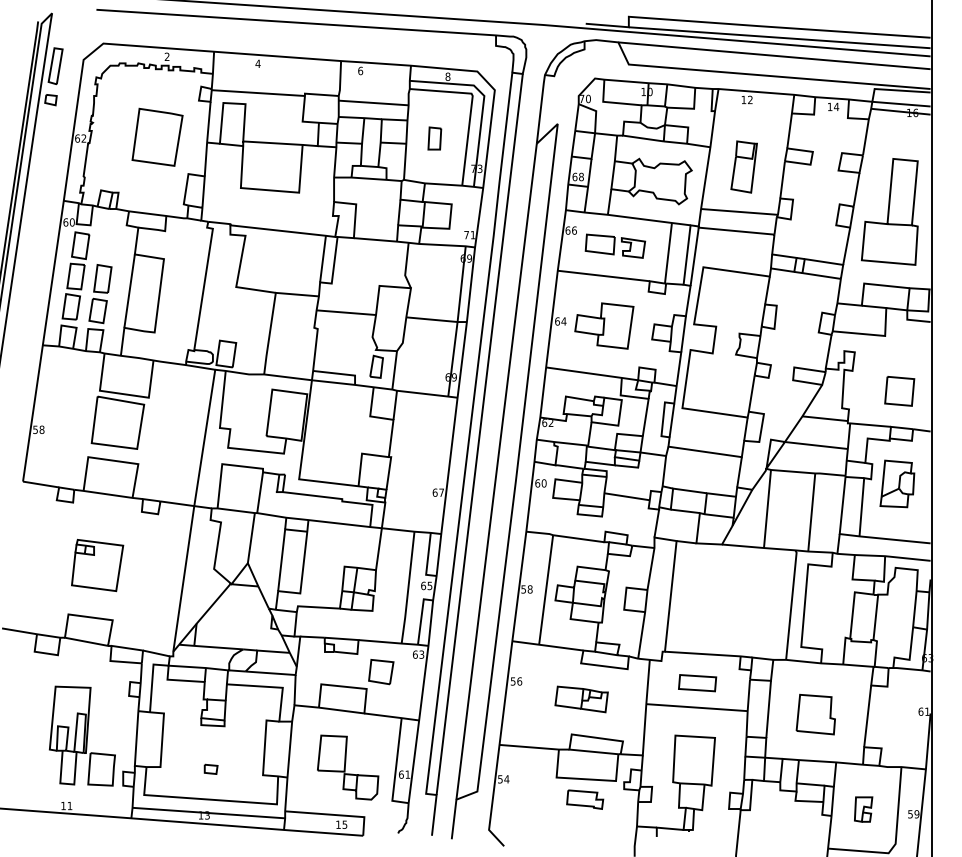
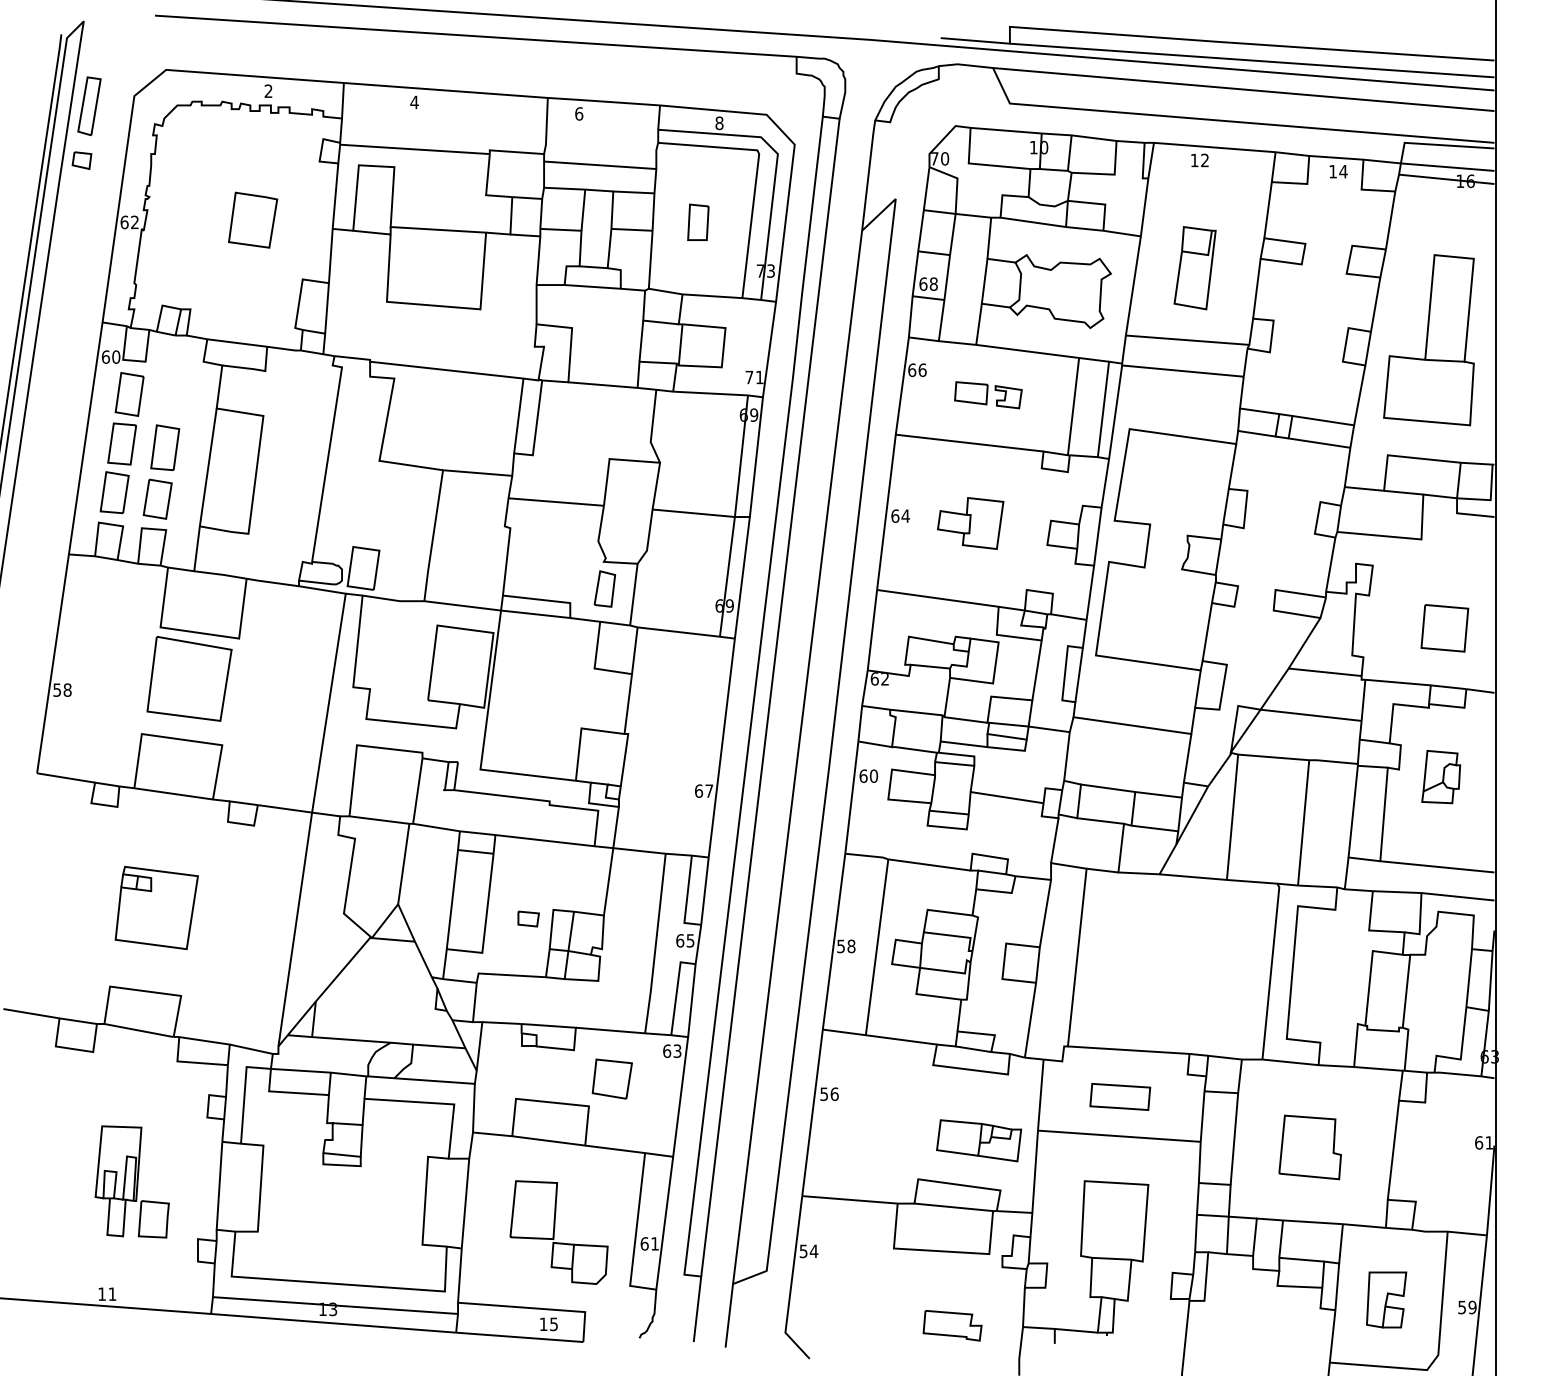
part: (157, 136) -> (253, 219), size x0.6
part: (615, 245) -> (988, 394), size x0.7
part: (604, 325) -> (970, 522), size x0.7
part: (897, 483) -> (1441, 776), size x0.7
part: (581, 699) -> (978, 1140), moved
part: (81, 735) -> (130, 1180), size x0.7
part: (210, 768) -> (527, 917), moved
part: (585, 799) -> (953, 1325), moved
part: (863, 809) -> (1386, 1299), size x1.4

